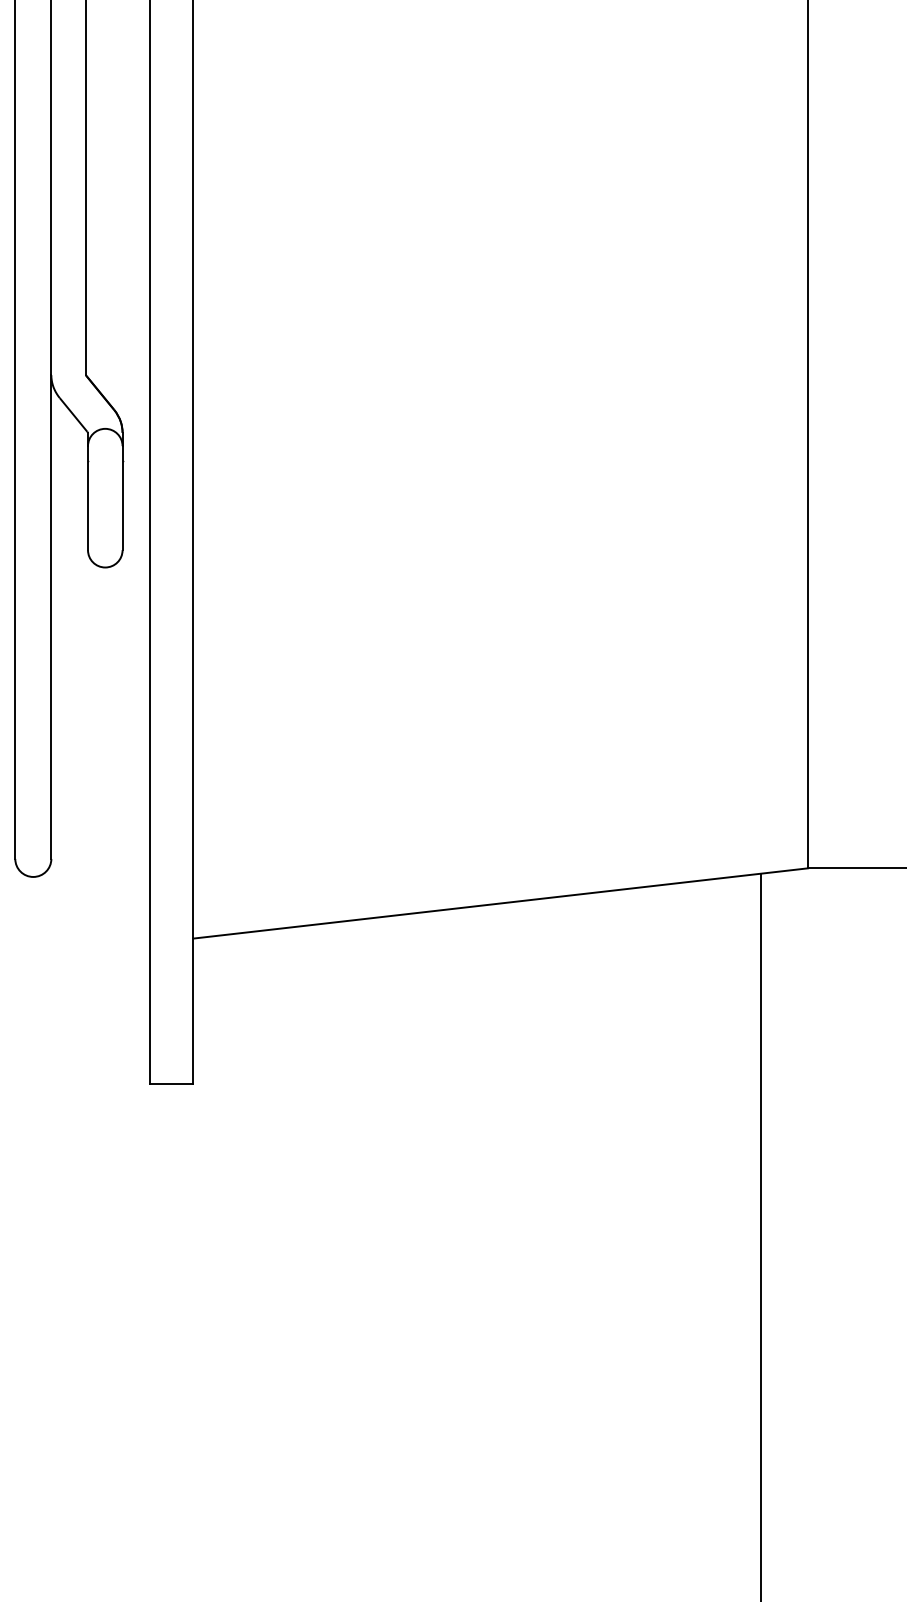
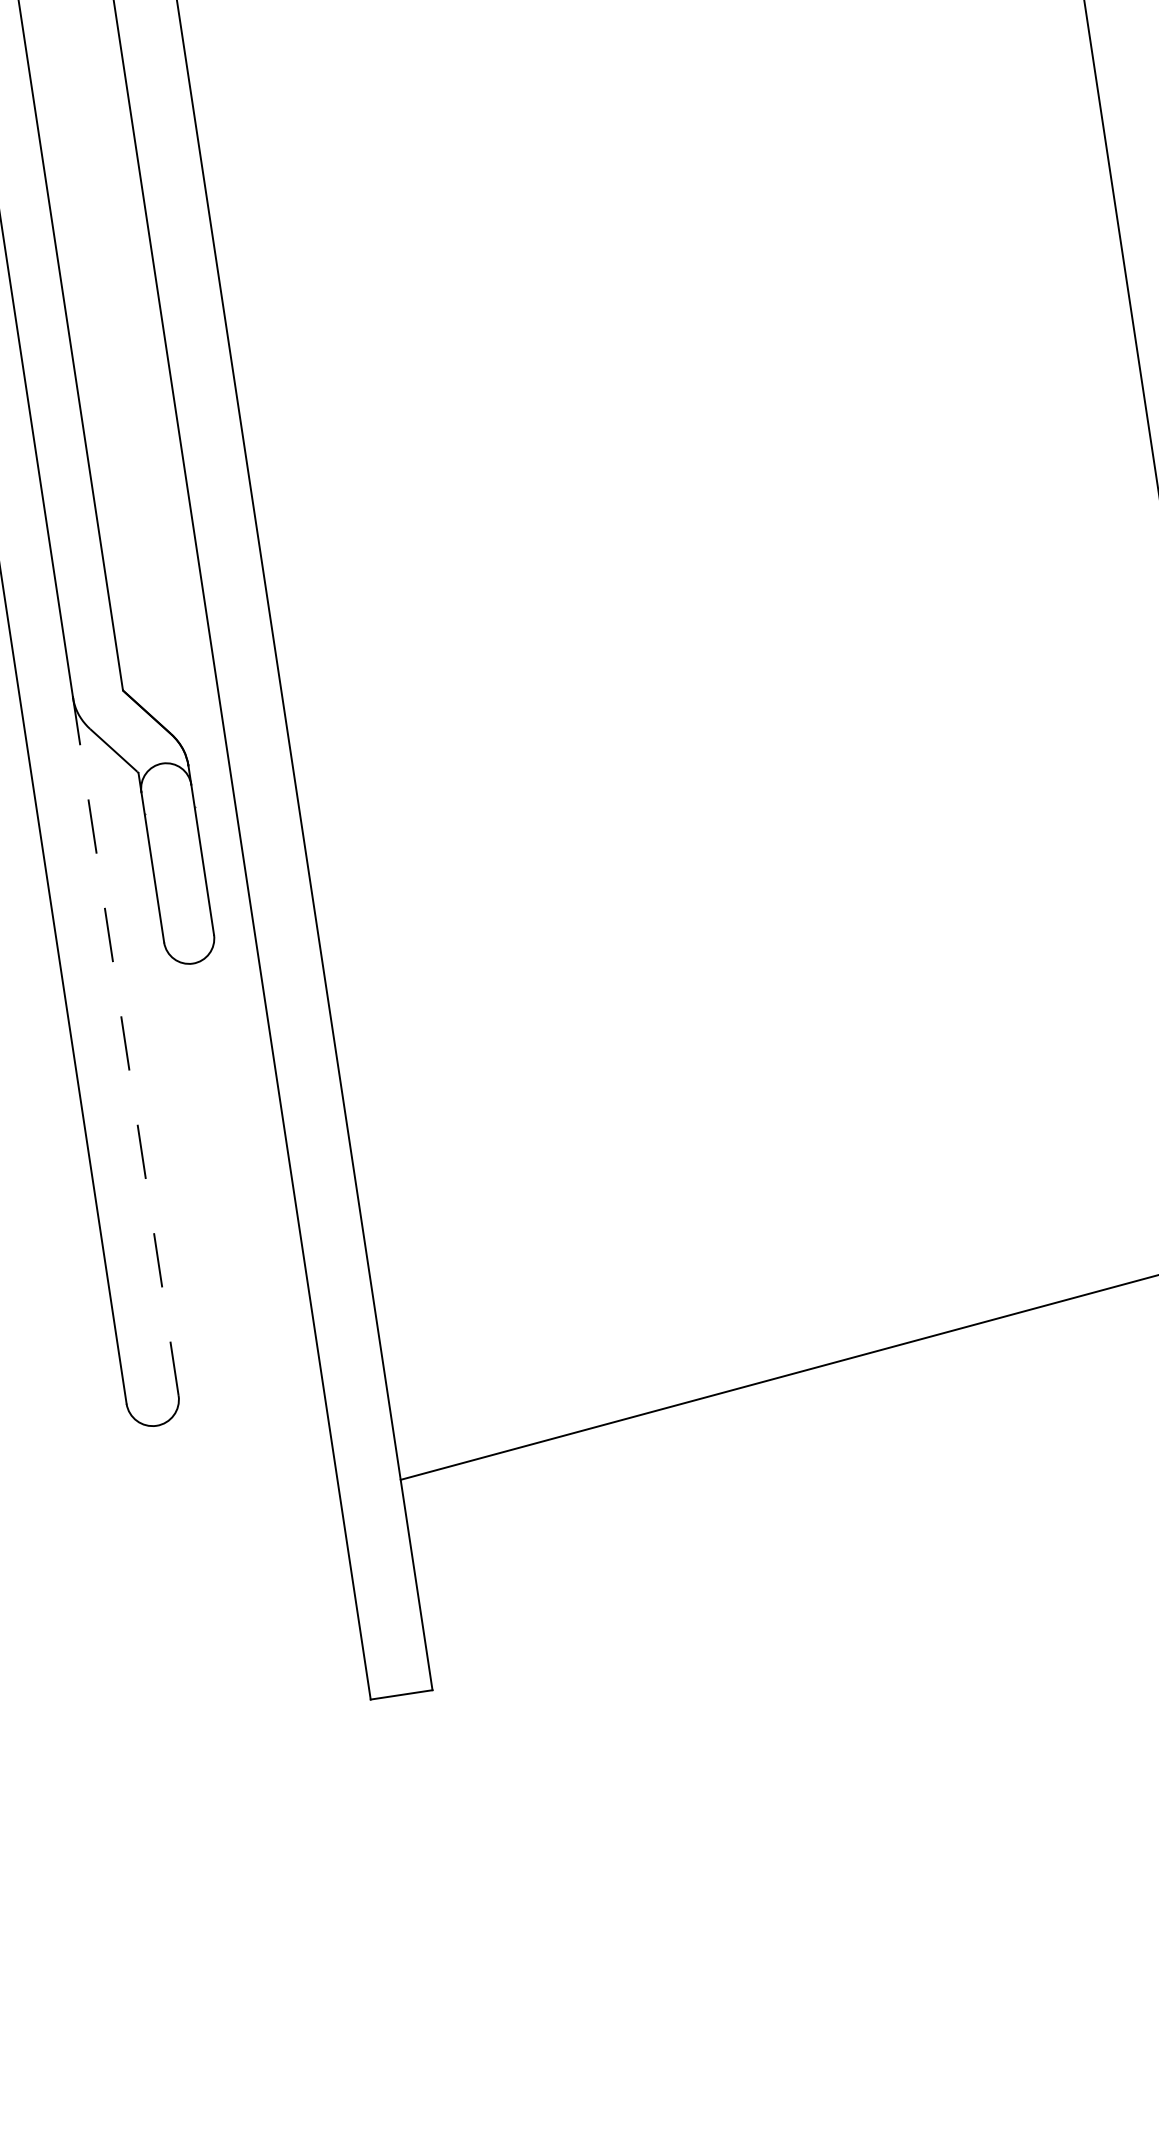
line: (51, 617) -> (126, 1047), solid -> dashed

